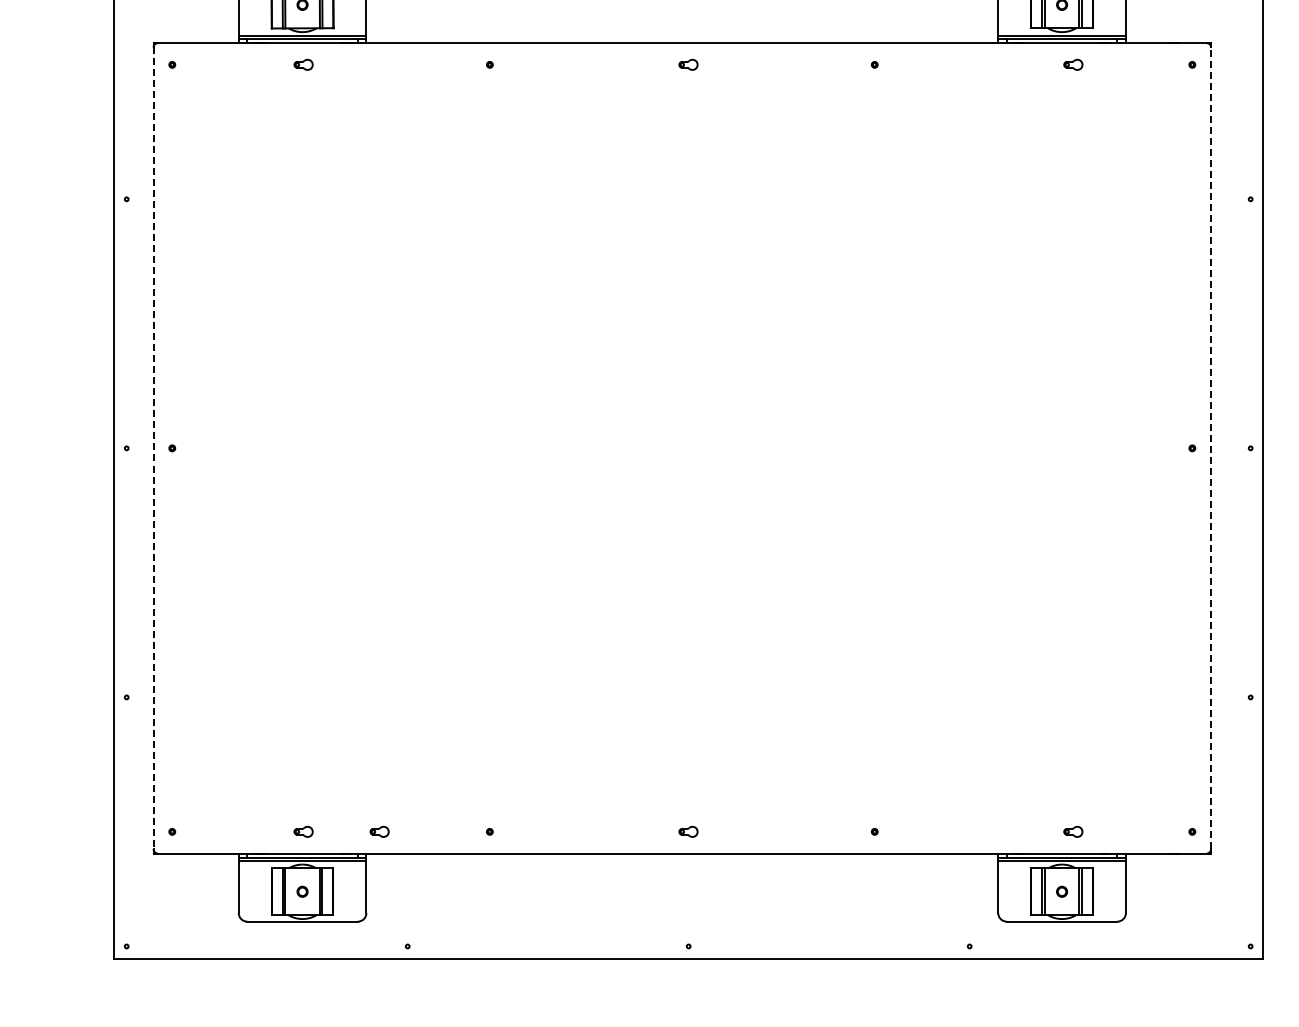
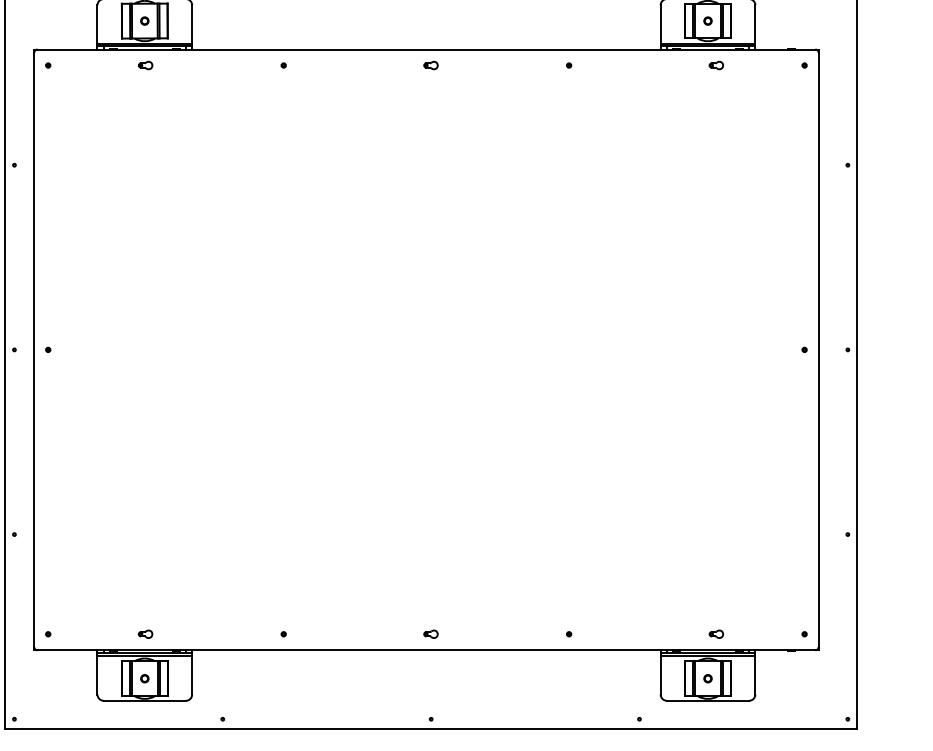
line: (153, 448) -> (34, 350), dashed -> solid
line: (1211, 448) -> (818, 350), dashed -> solid
part: (379, 831) -> (201, 634), removed

